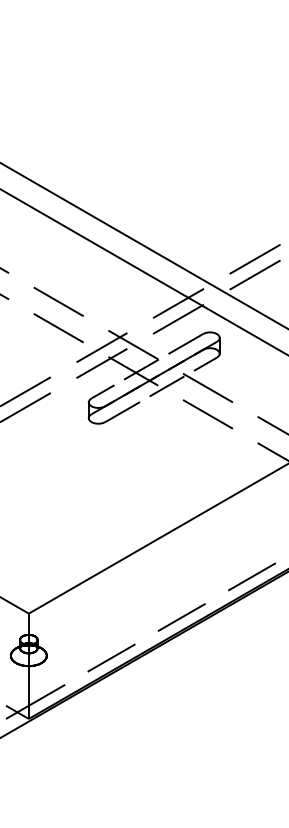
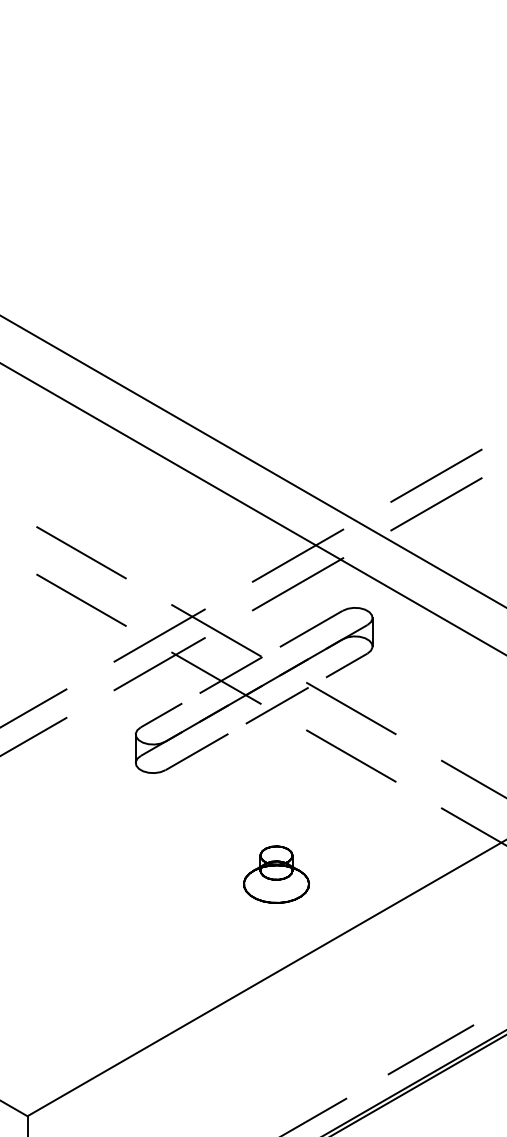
part: (166, 479) -> (276, 873), added

